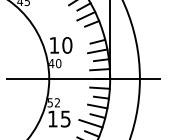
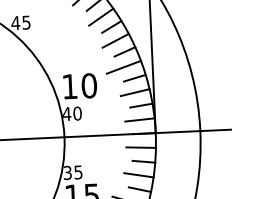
line: (90, 33) -> (123, 66), added
text: (54, 102) -> (73, 172), 52 -> 35

